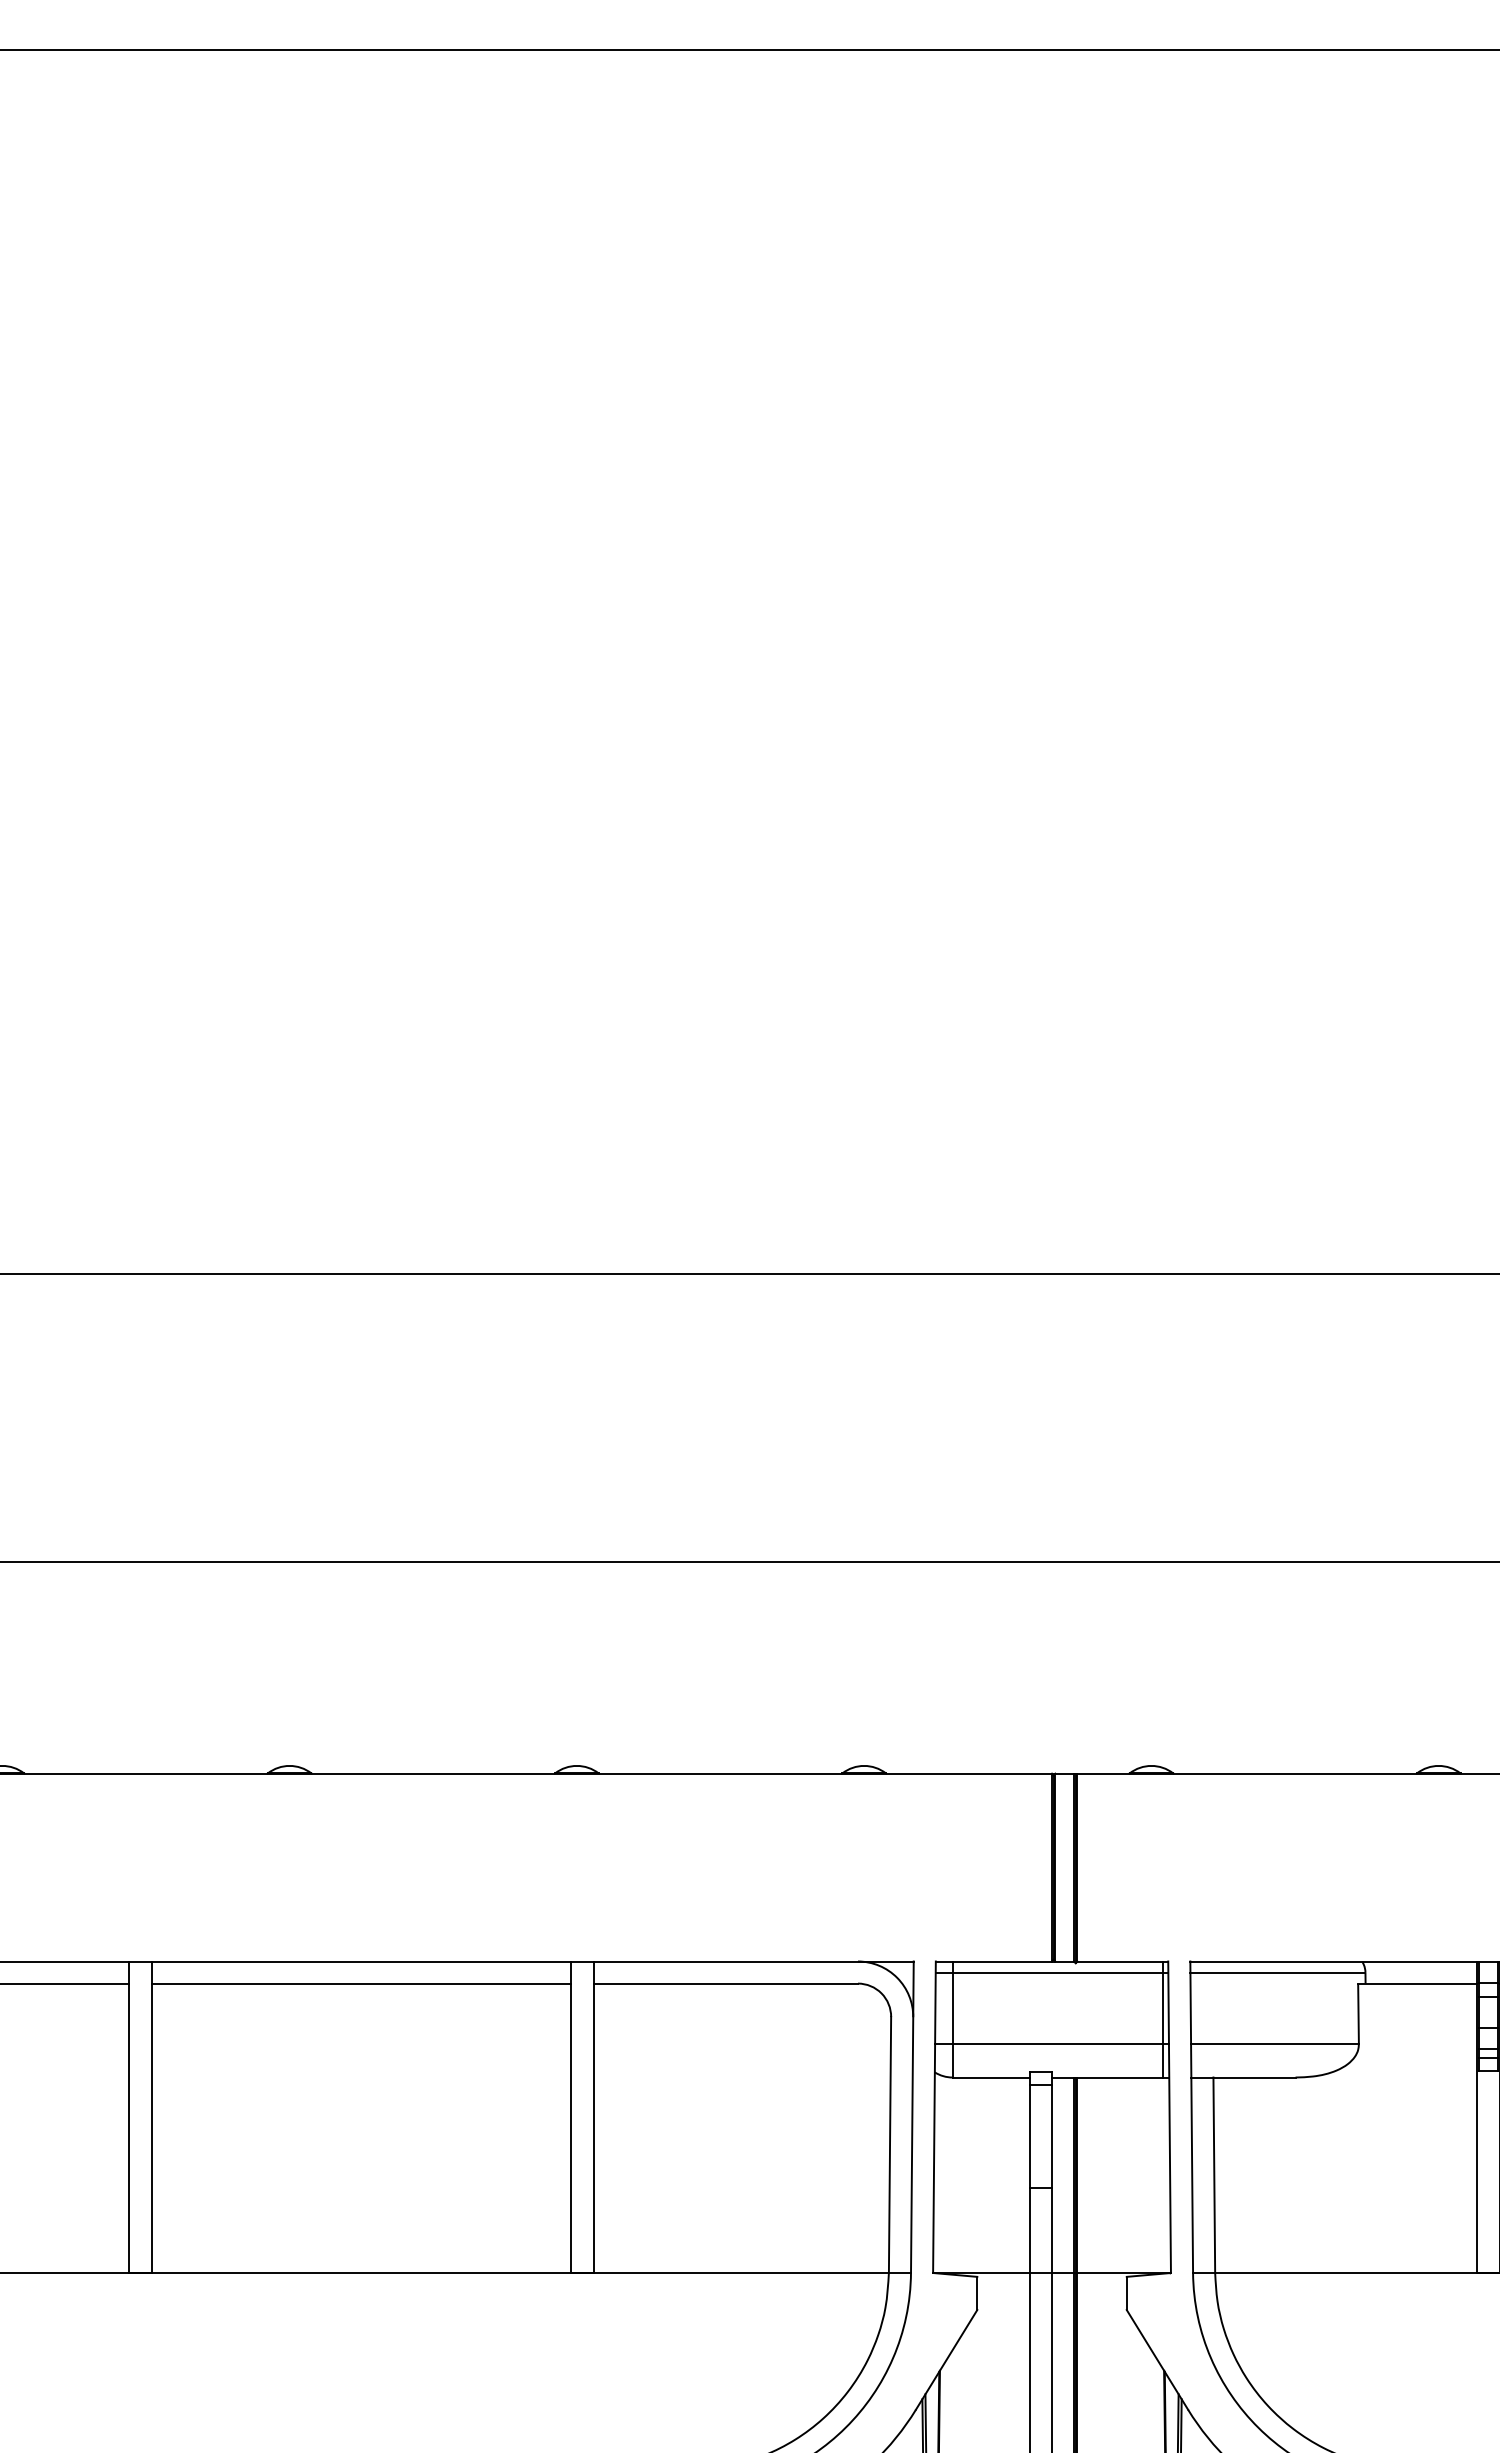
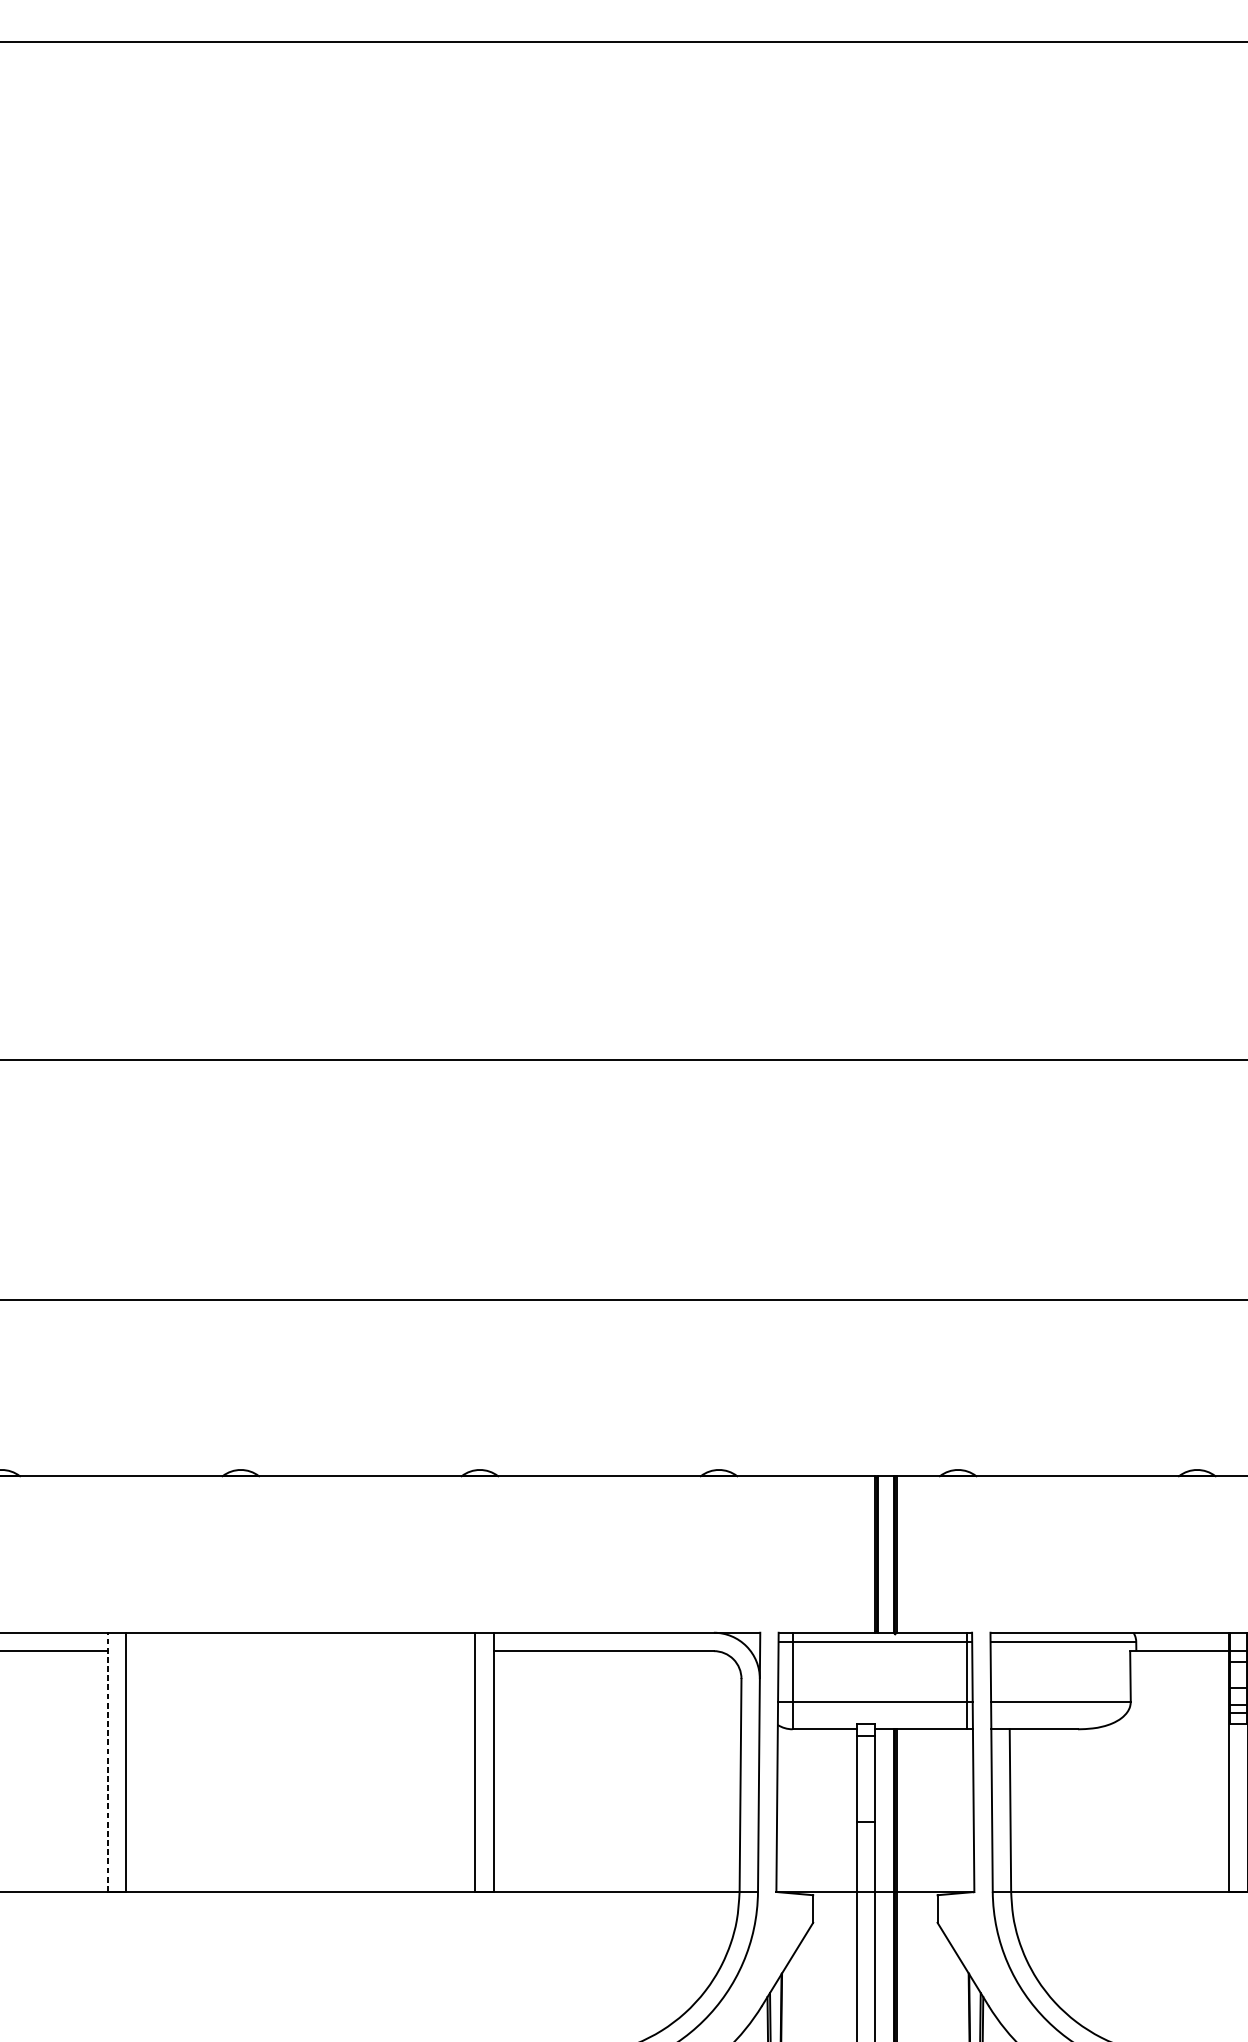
line: (361, 1983) -> (300, 1651), removed
line: (129, 2117) -> (107, 1762), solid -> dashed

